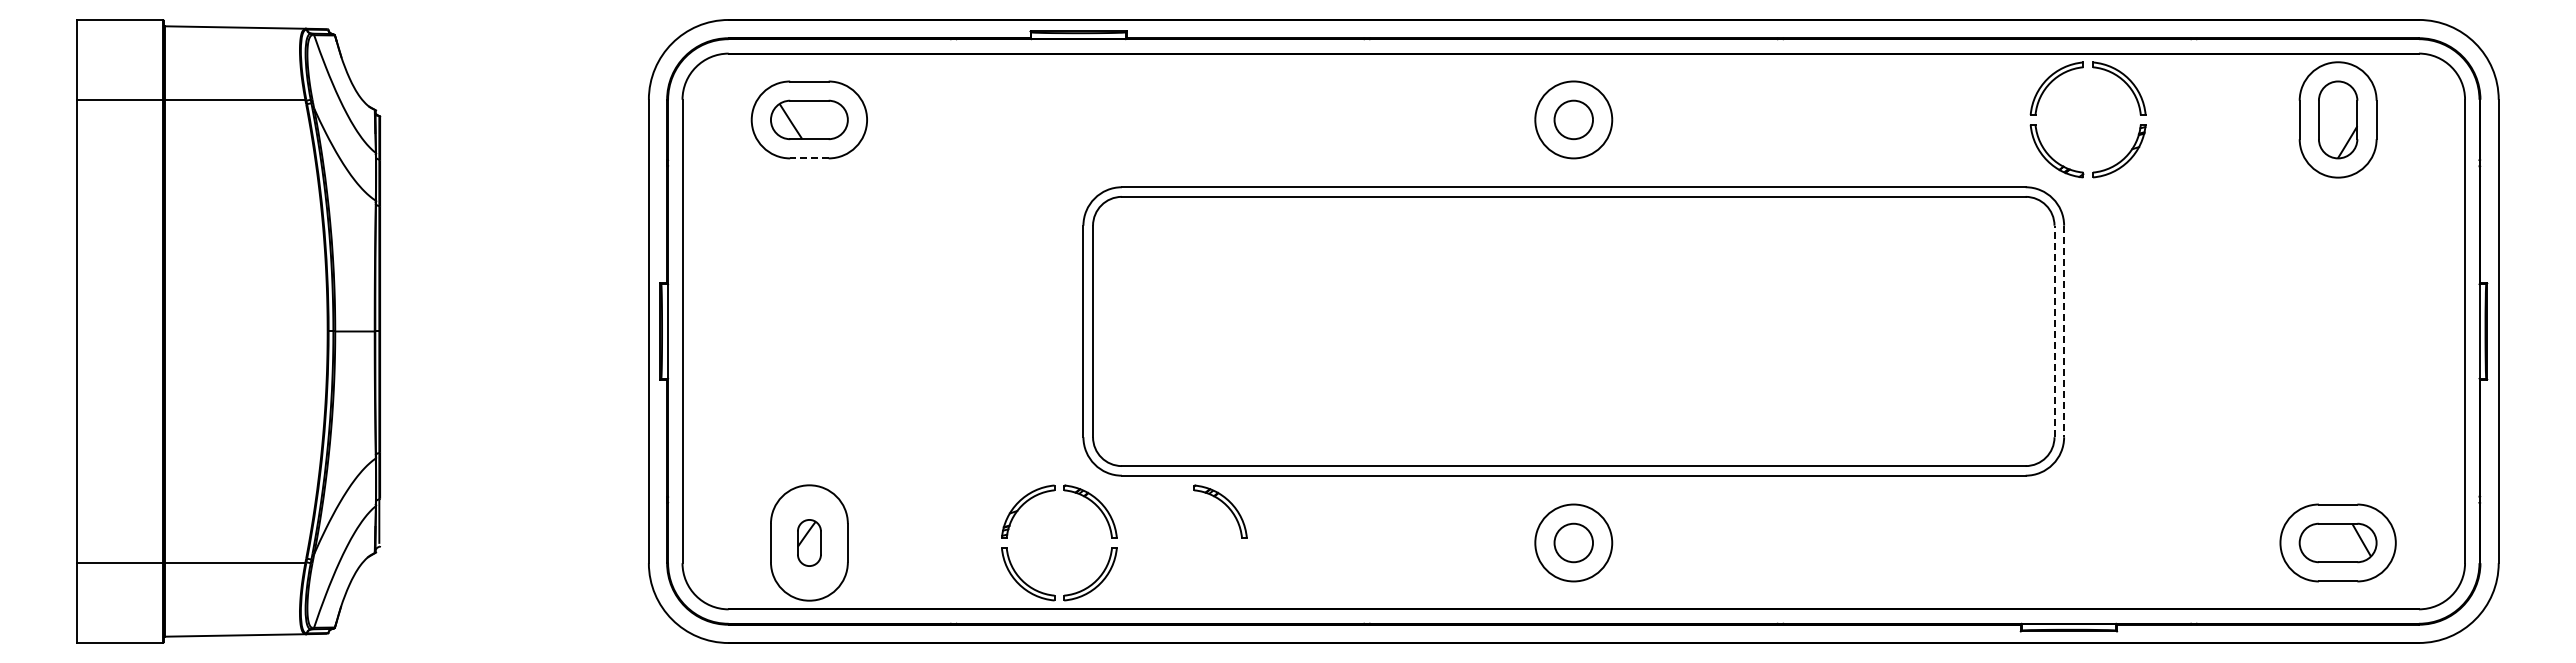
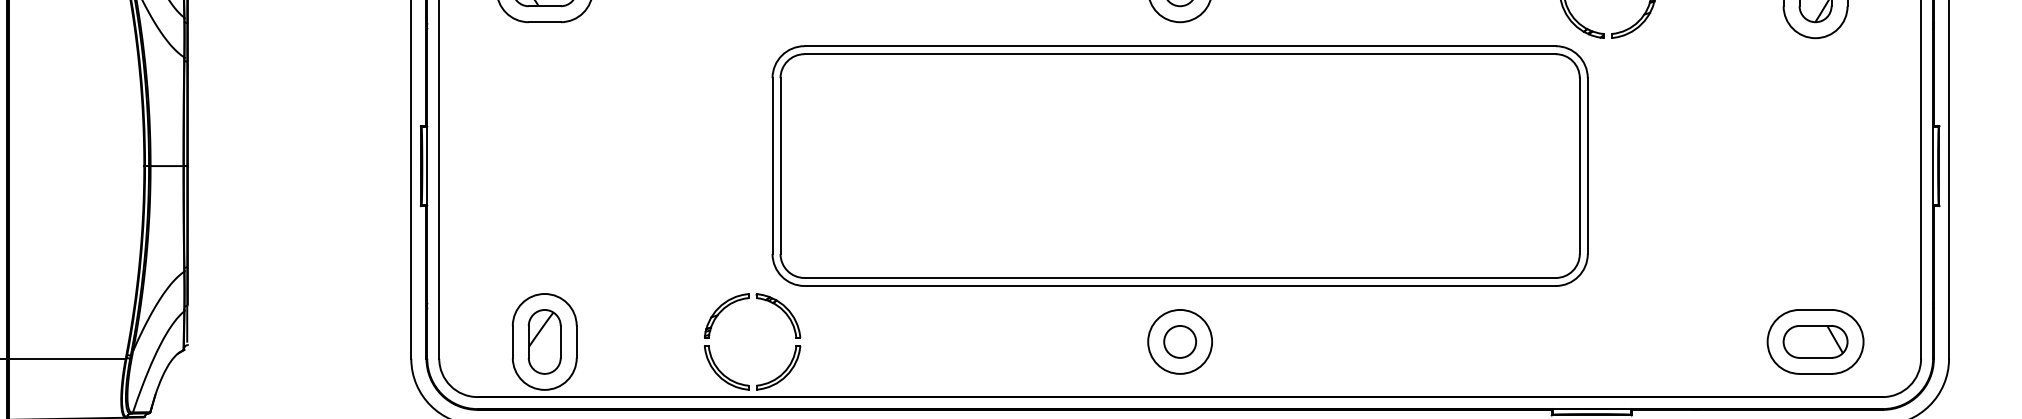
line: (808, 158) -> (544, 22), dashed -> solid
line: (2054, 331) -> (1579, 166), dashed -> solid
line: (2064, 331) -> (1588, 166), dashed -> solid
part: (1225, 505) -> (890, 310), removed
part: (809, 542) -> (544, 341), size x1.67

